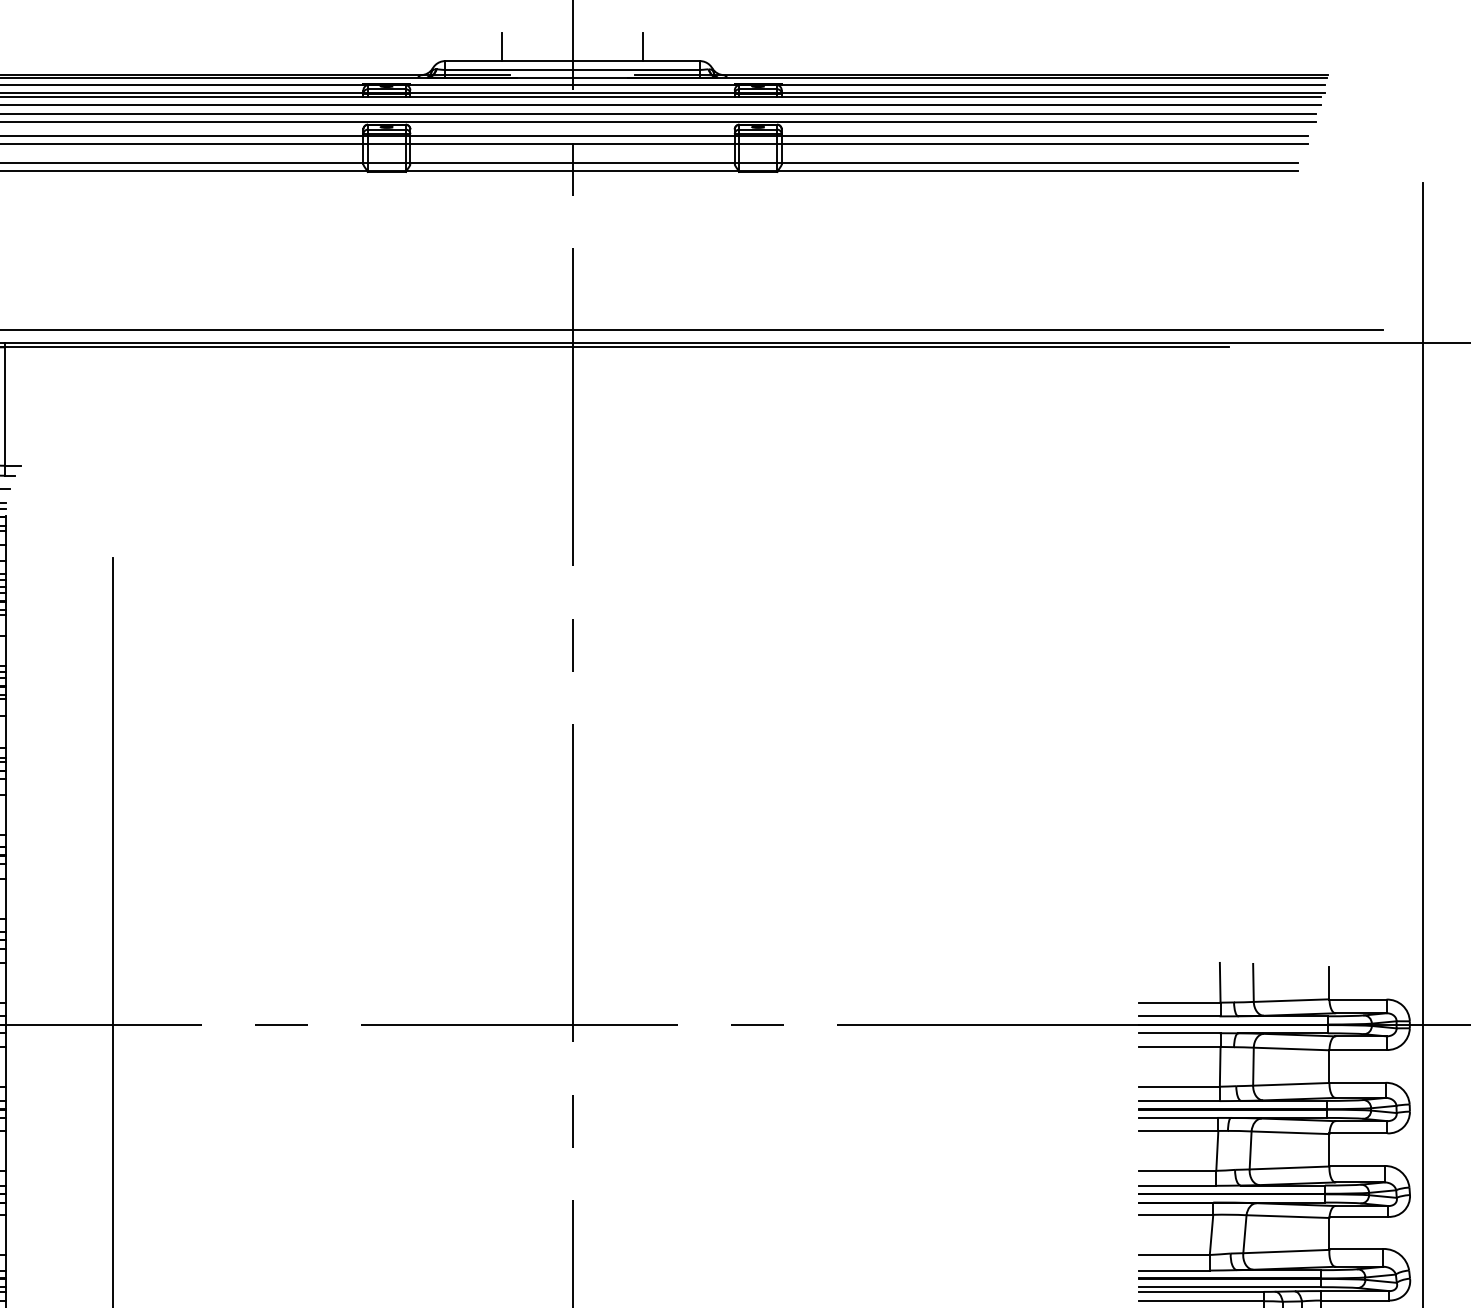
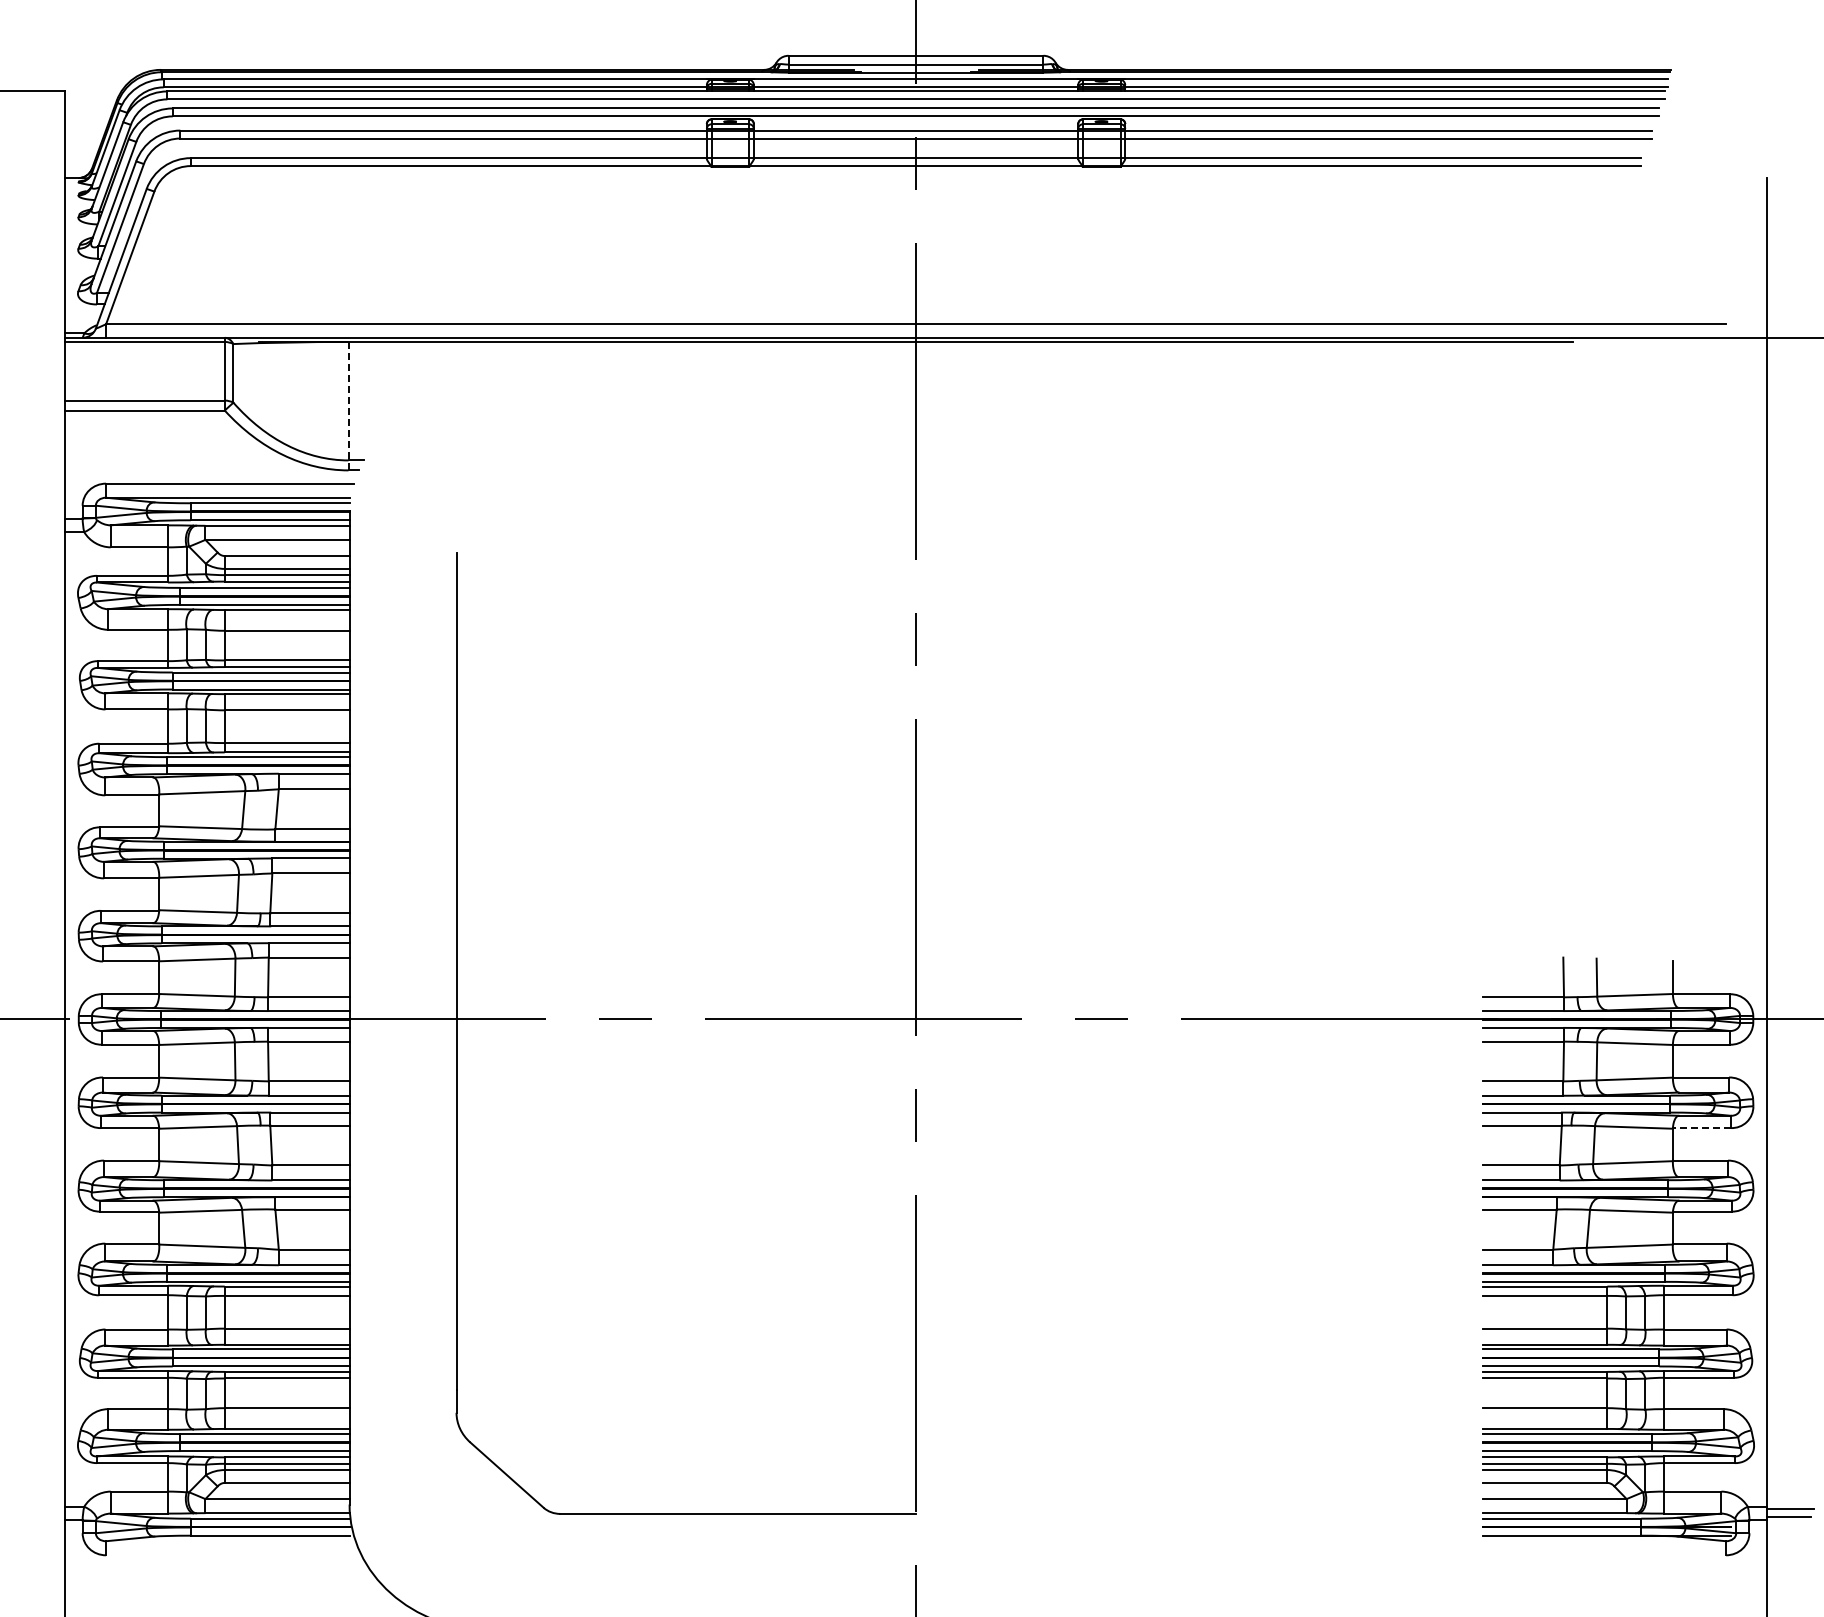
line: (502, 46) -> (845, 41), removed
line: (643, 46) -> (986, 41), removed
line: (5, 408) -> (348, 403), solid -> dashed
line: (1358, 1133) -> (1701, 1128), solid -> dashed

